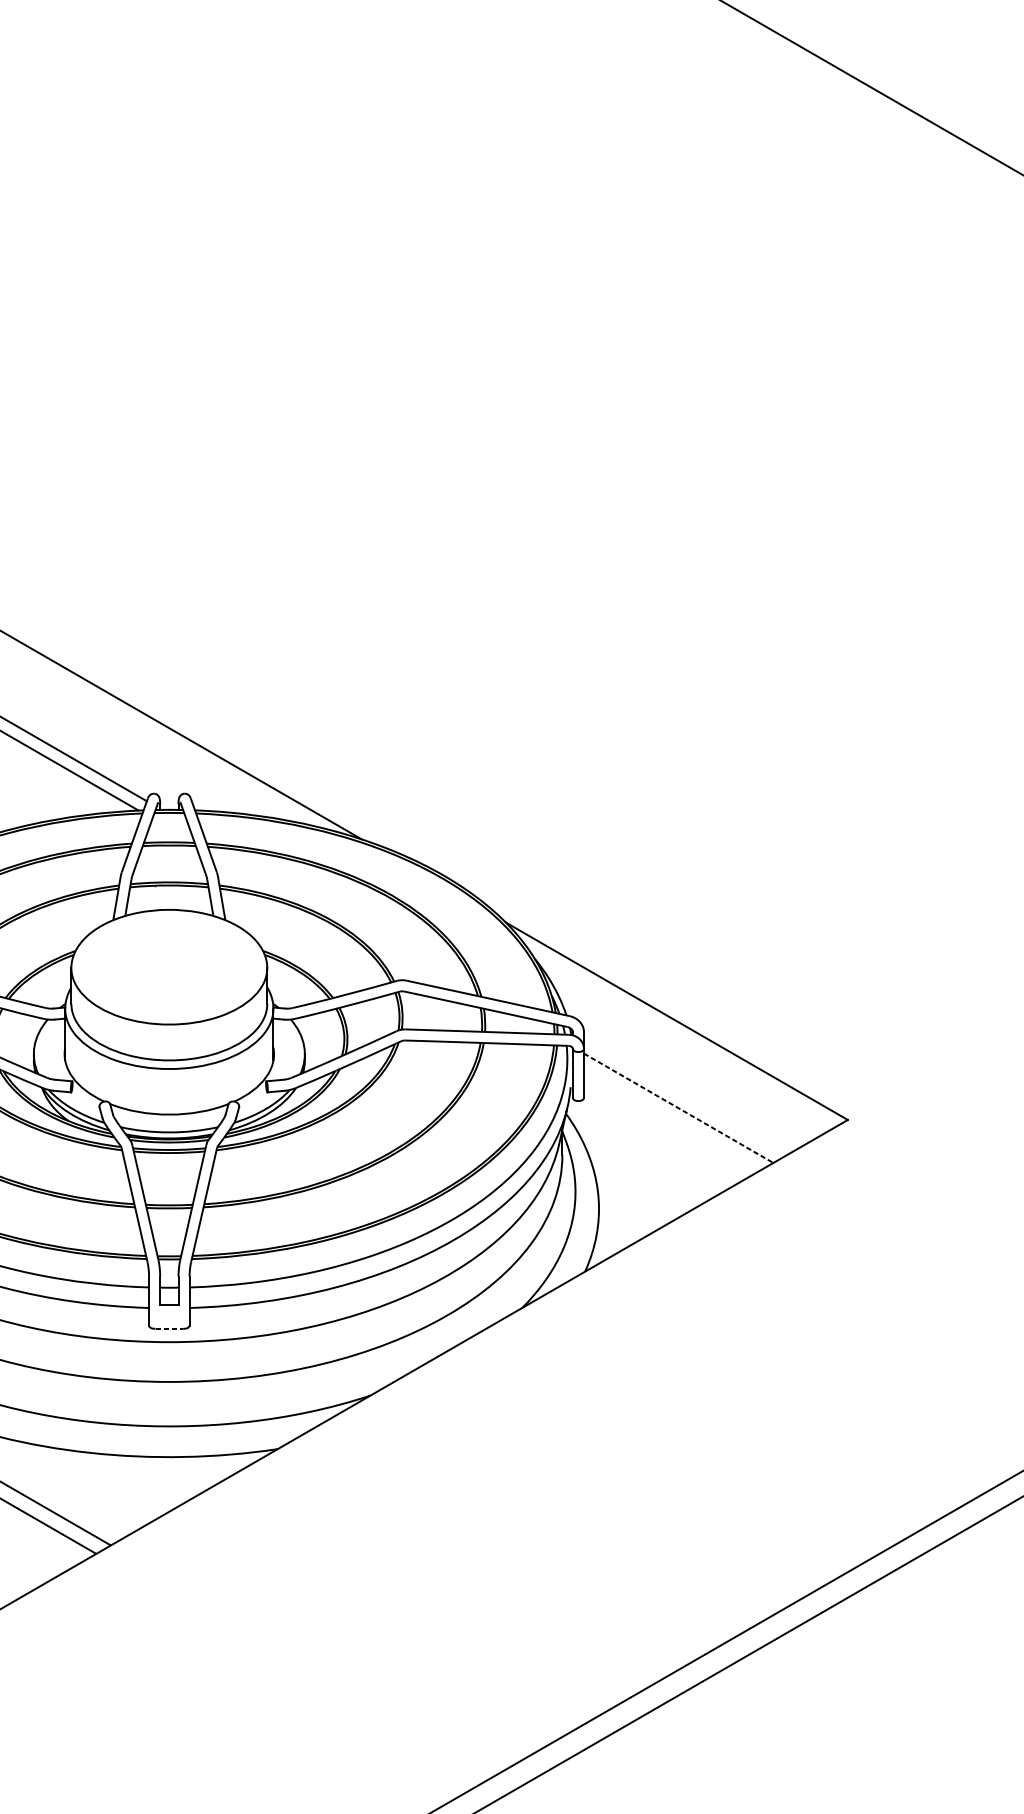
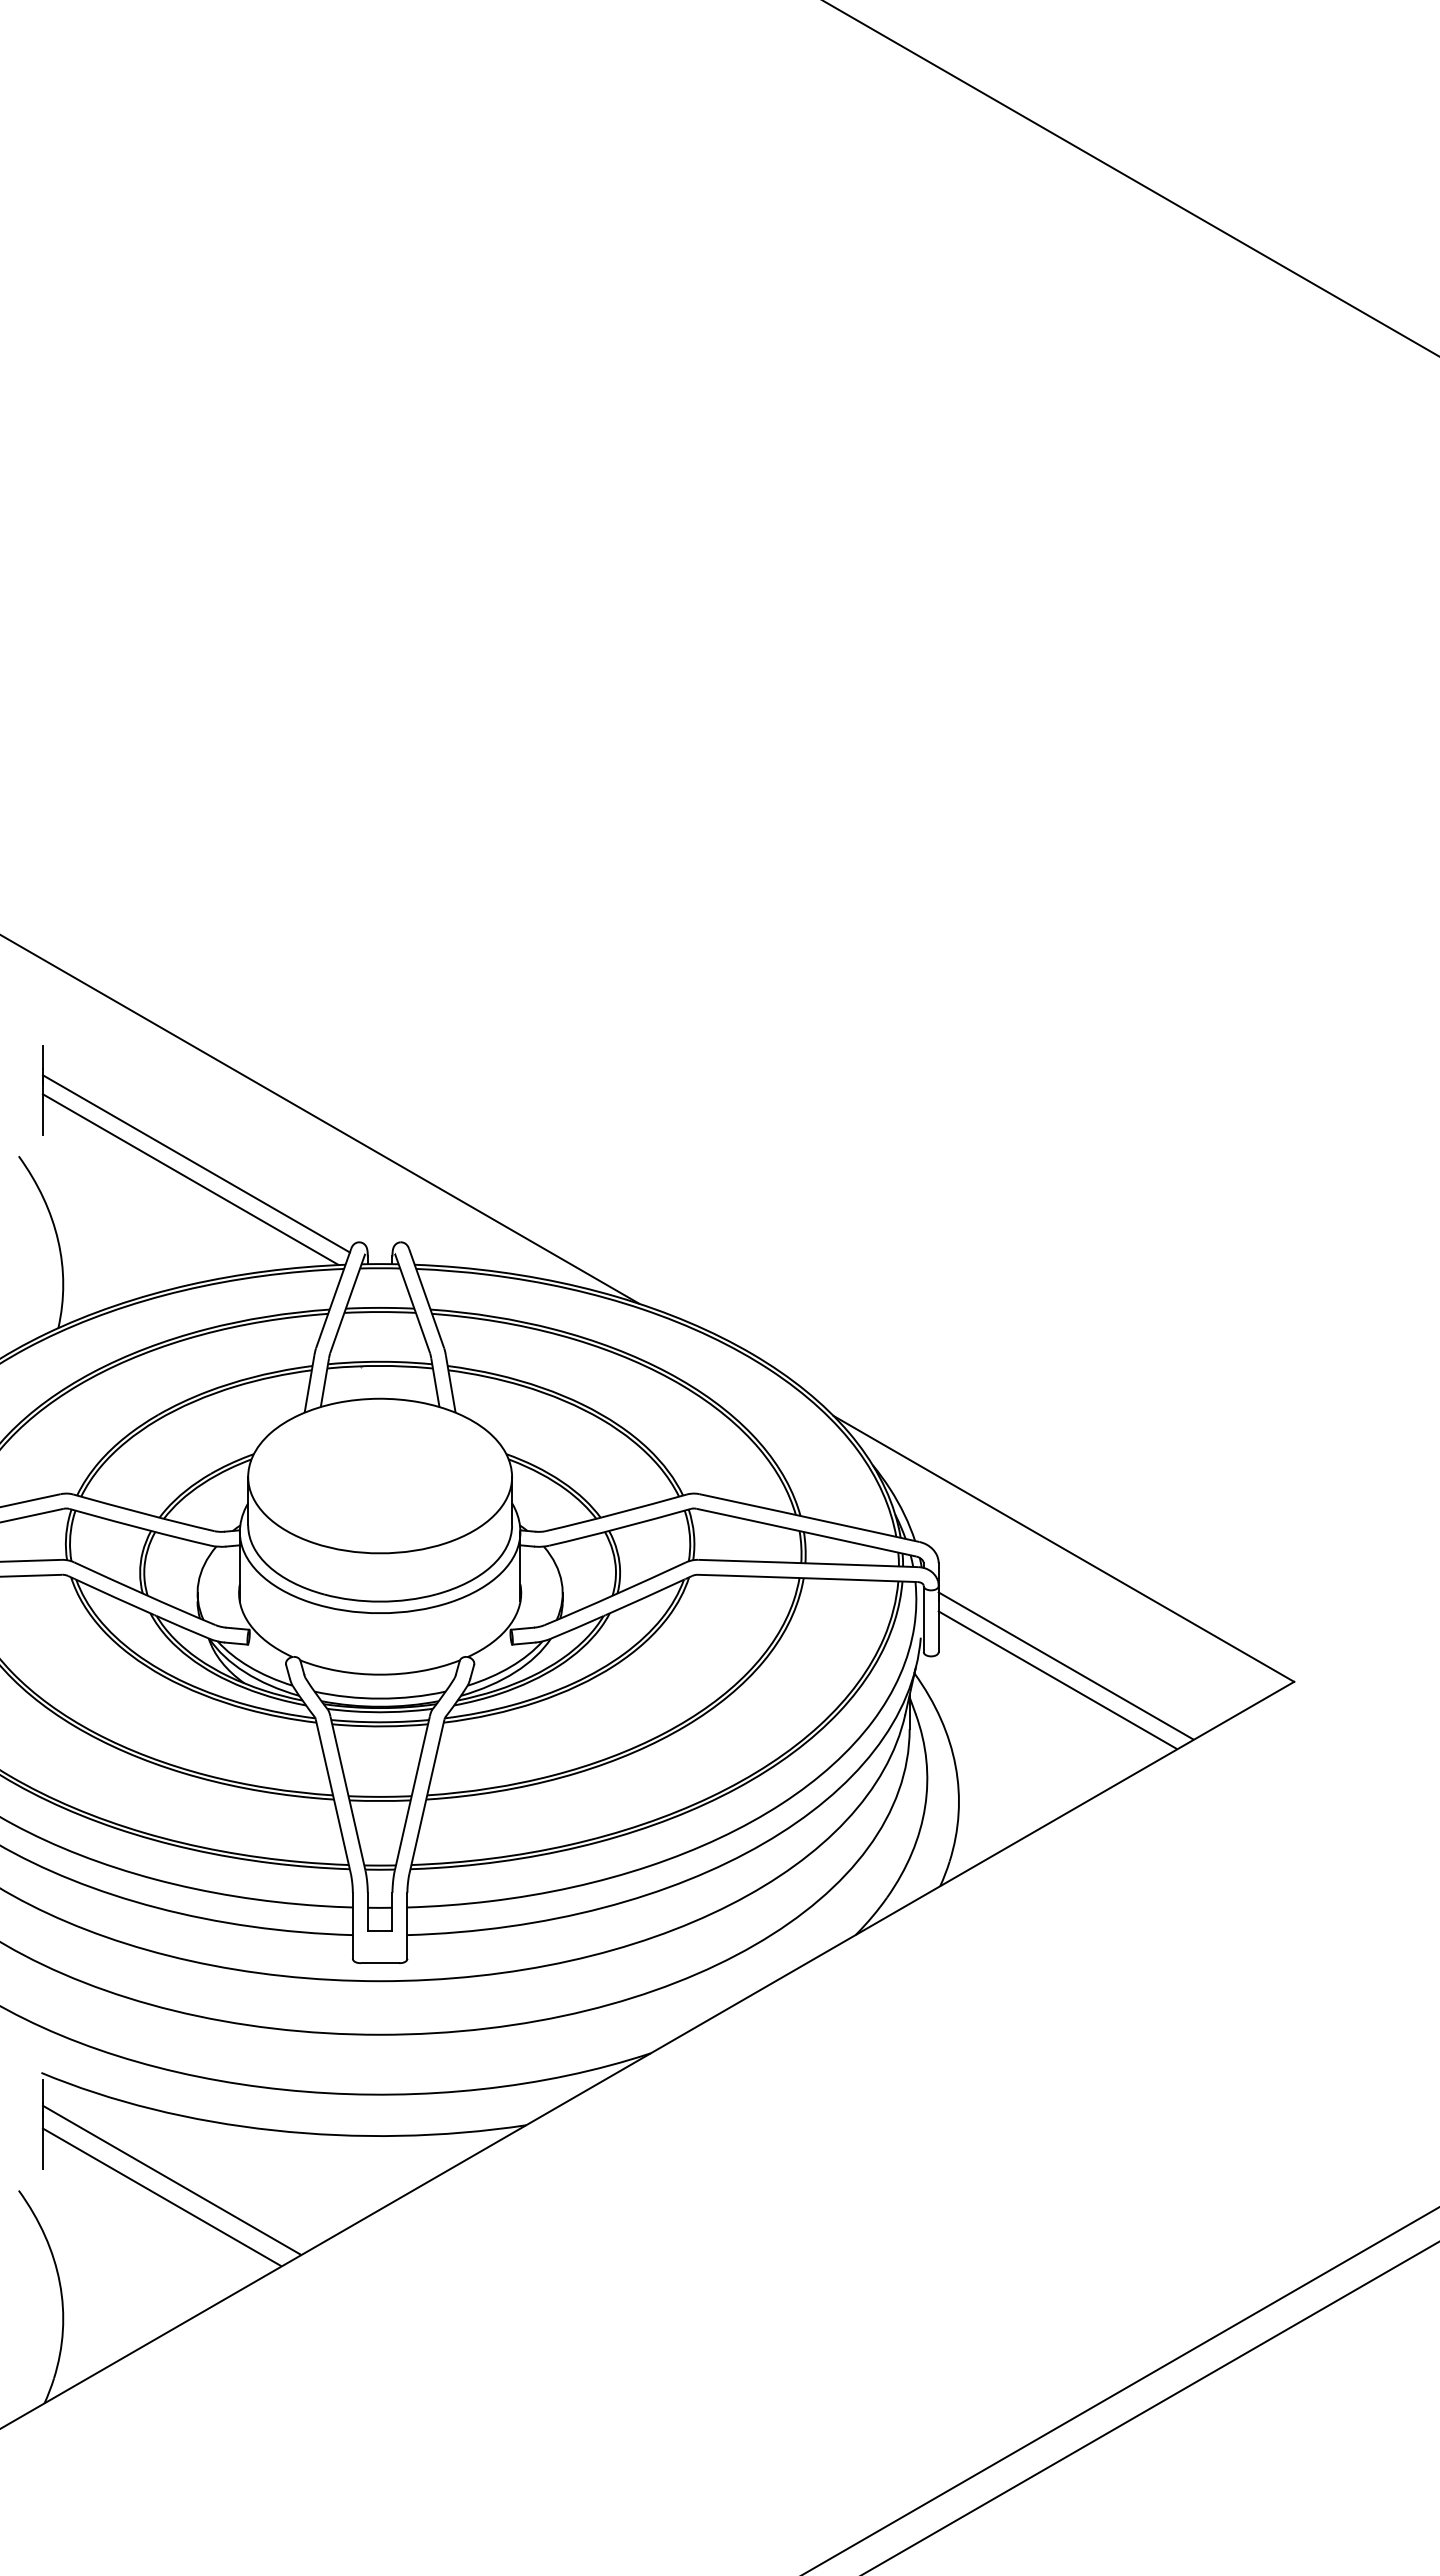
line: (678, 1107) -> (1065, 1665), dashed -> solid
line: (672, 1118) -> (1057, 1679), added
line: (169, 1329) -> (380, 1963), dashed -> solid

